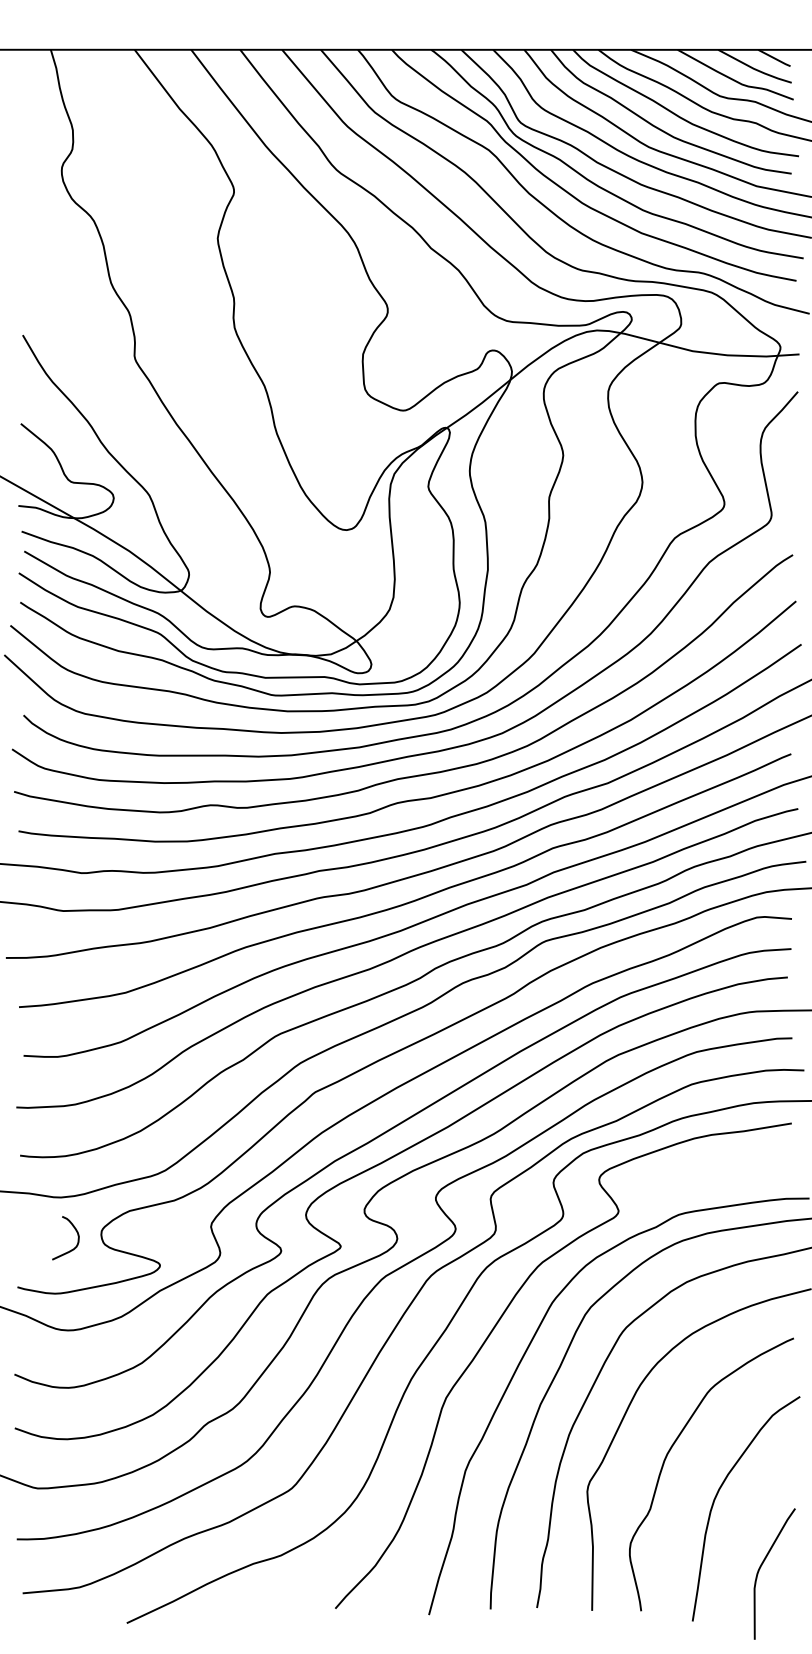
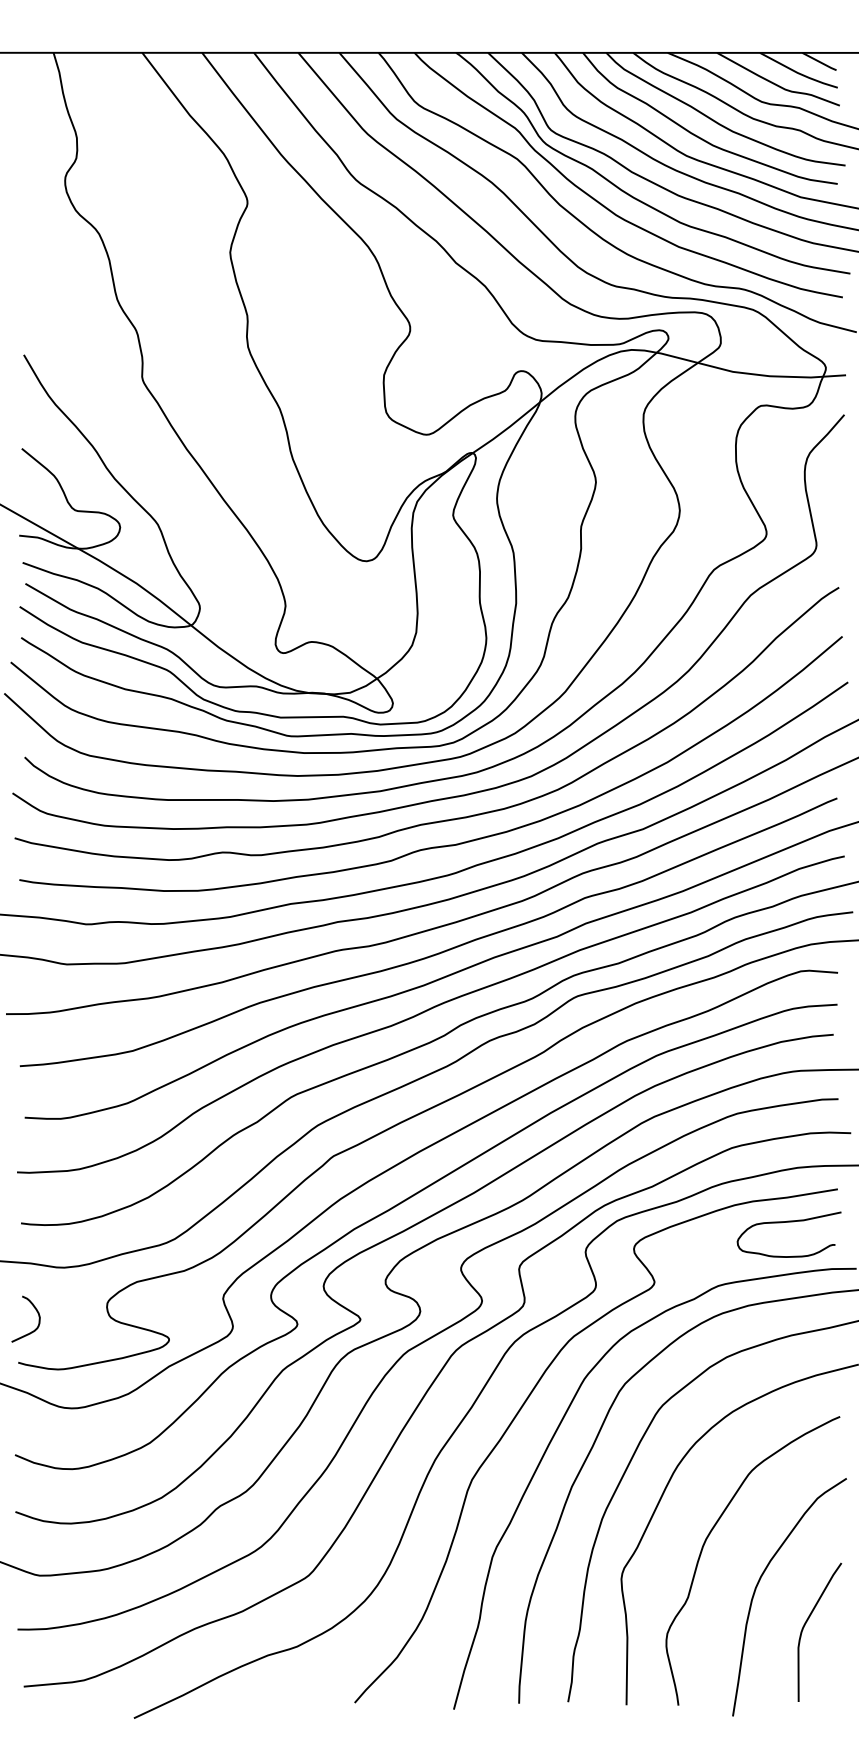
curve: (743, 1155) -> (786, 1223), added
curve: (77, 1238) -> (38, 1319), moved
curve: (761, 1567) -> (805, 1625), moved

